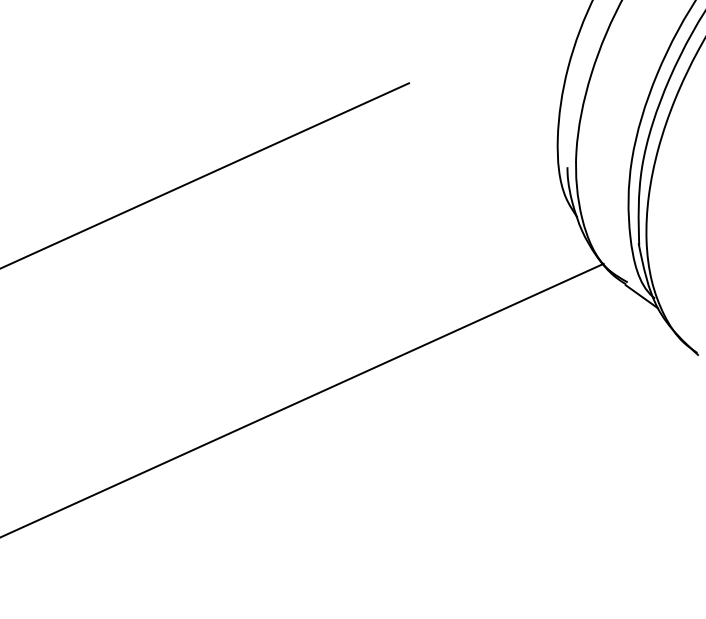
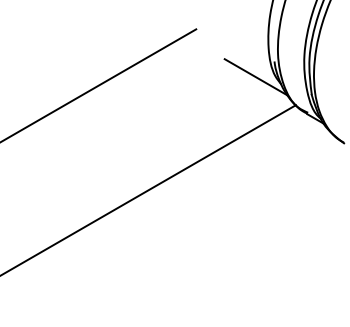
line: (524, 197) -> (255, 77), added

